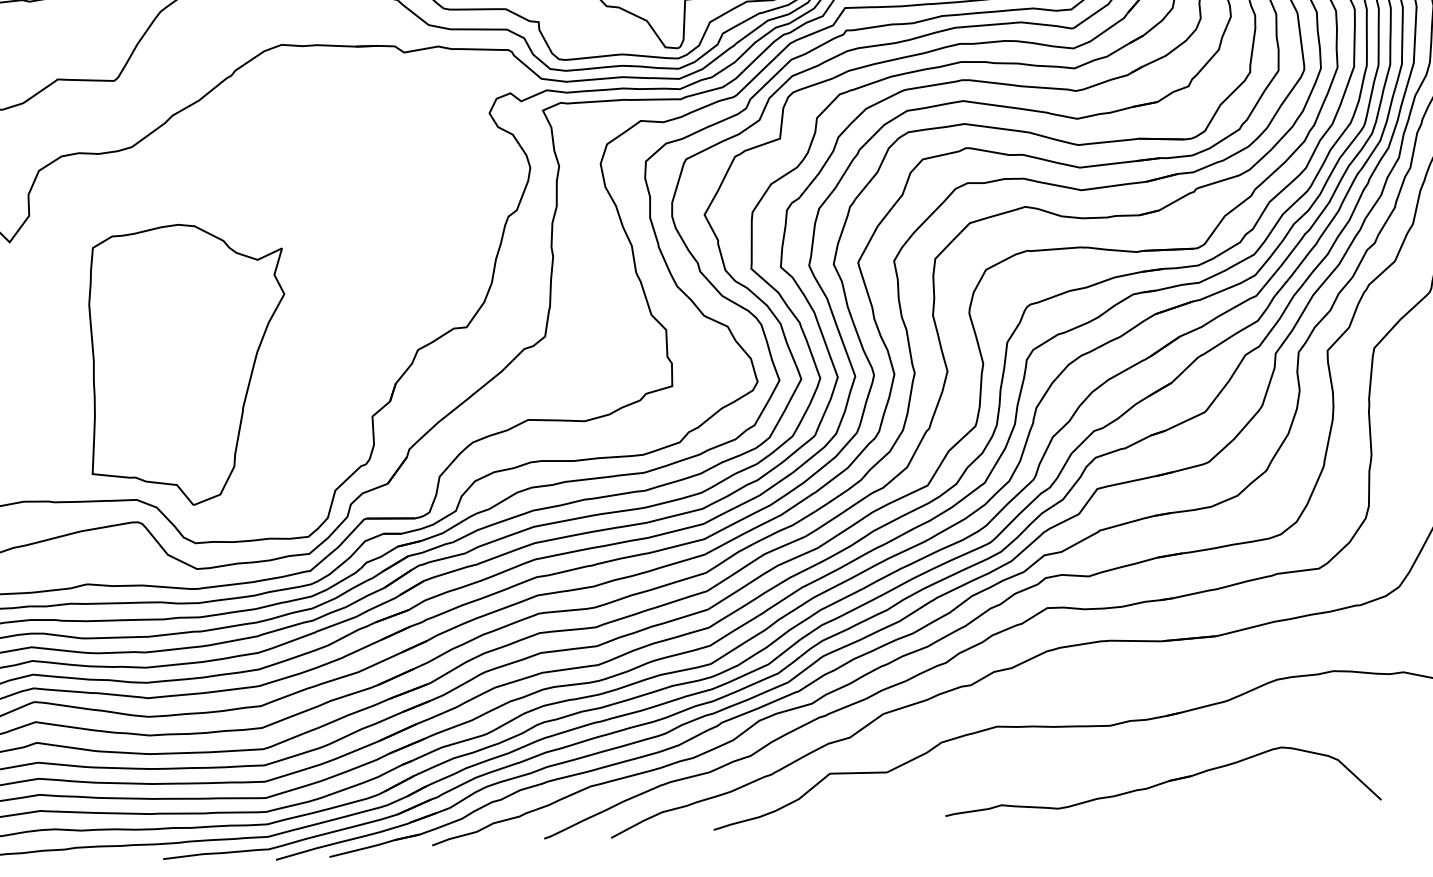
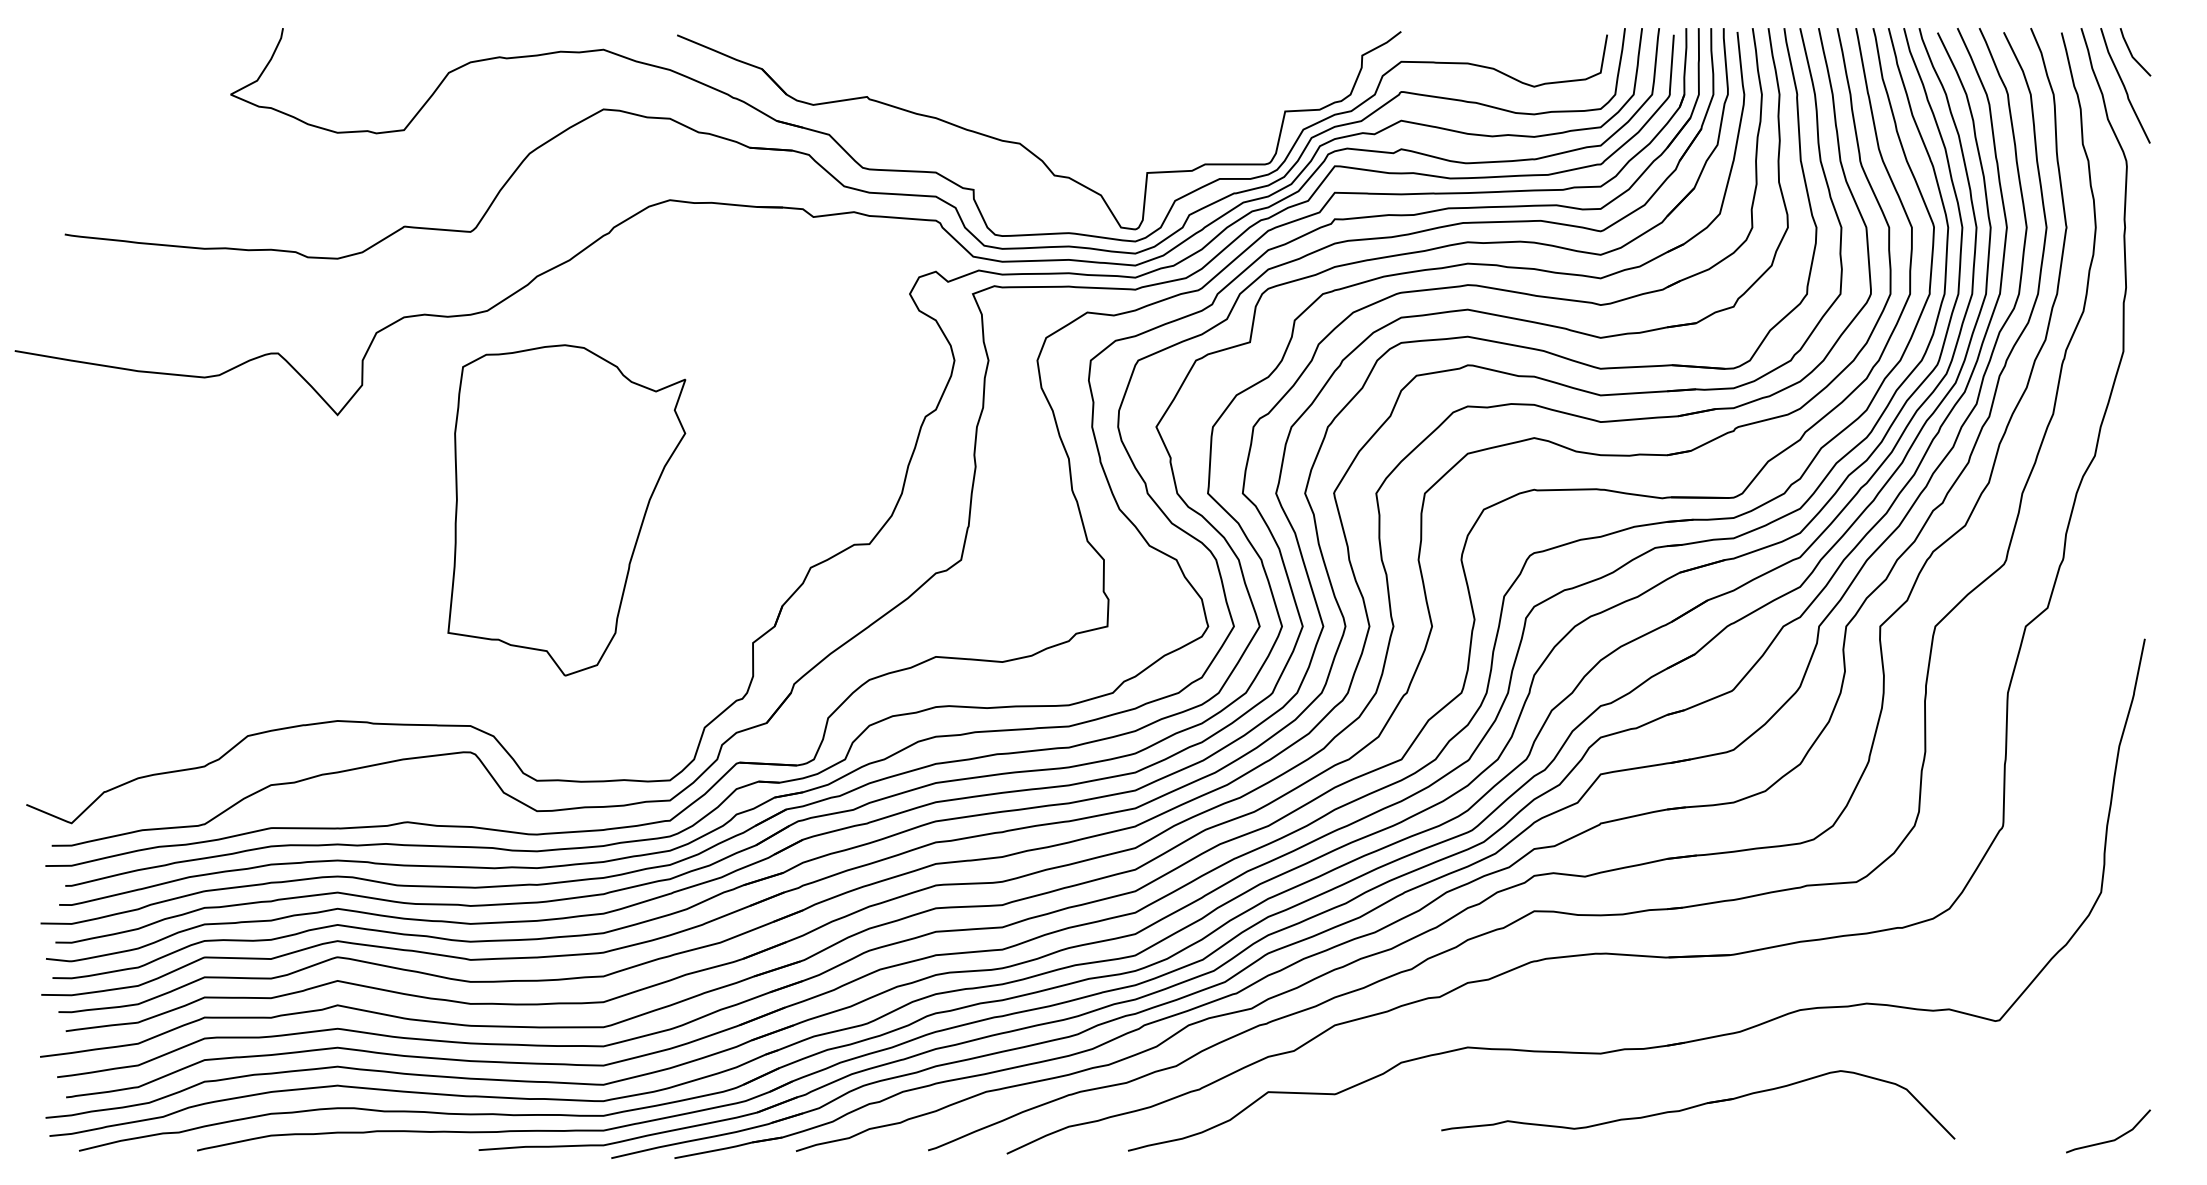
part: (187, 364) -> (566, 510), moved
part: (1162, 782) -> (1698, 1104), moved

